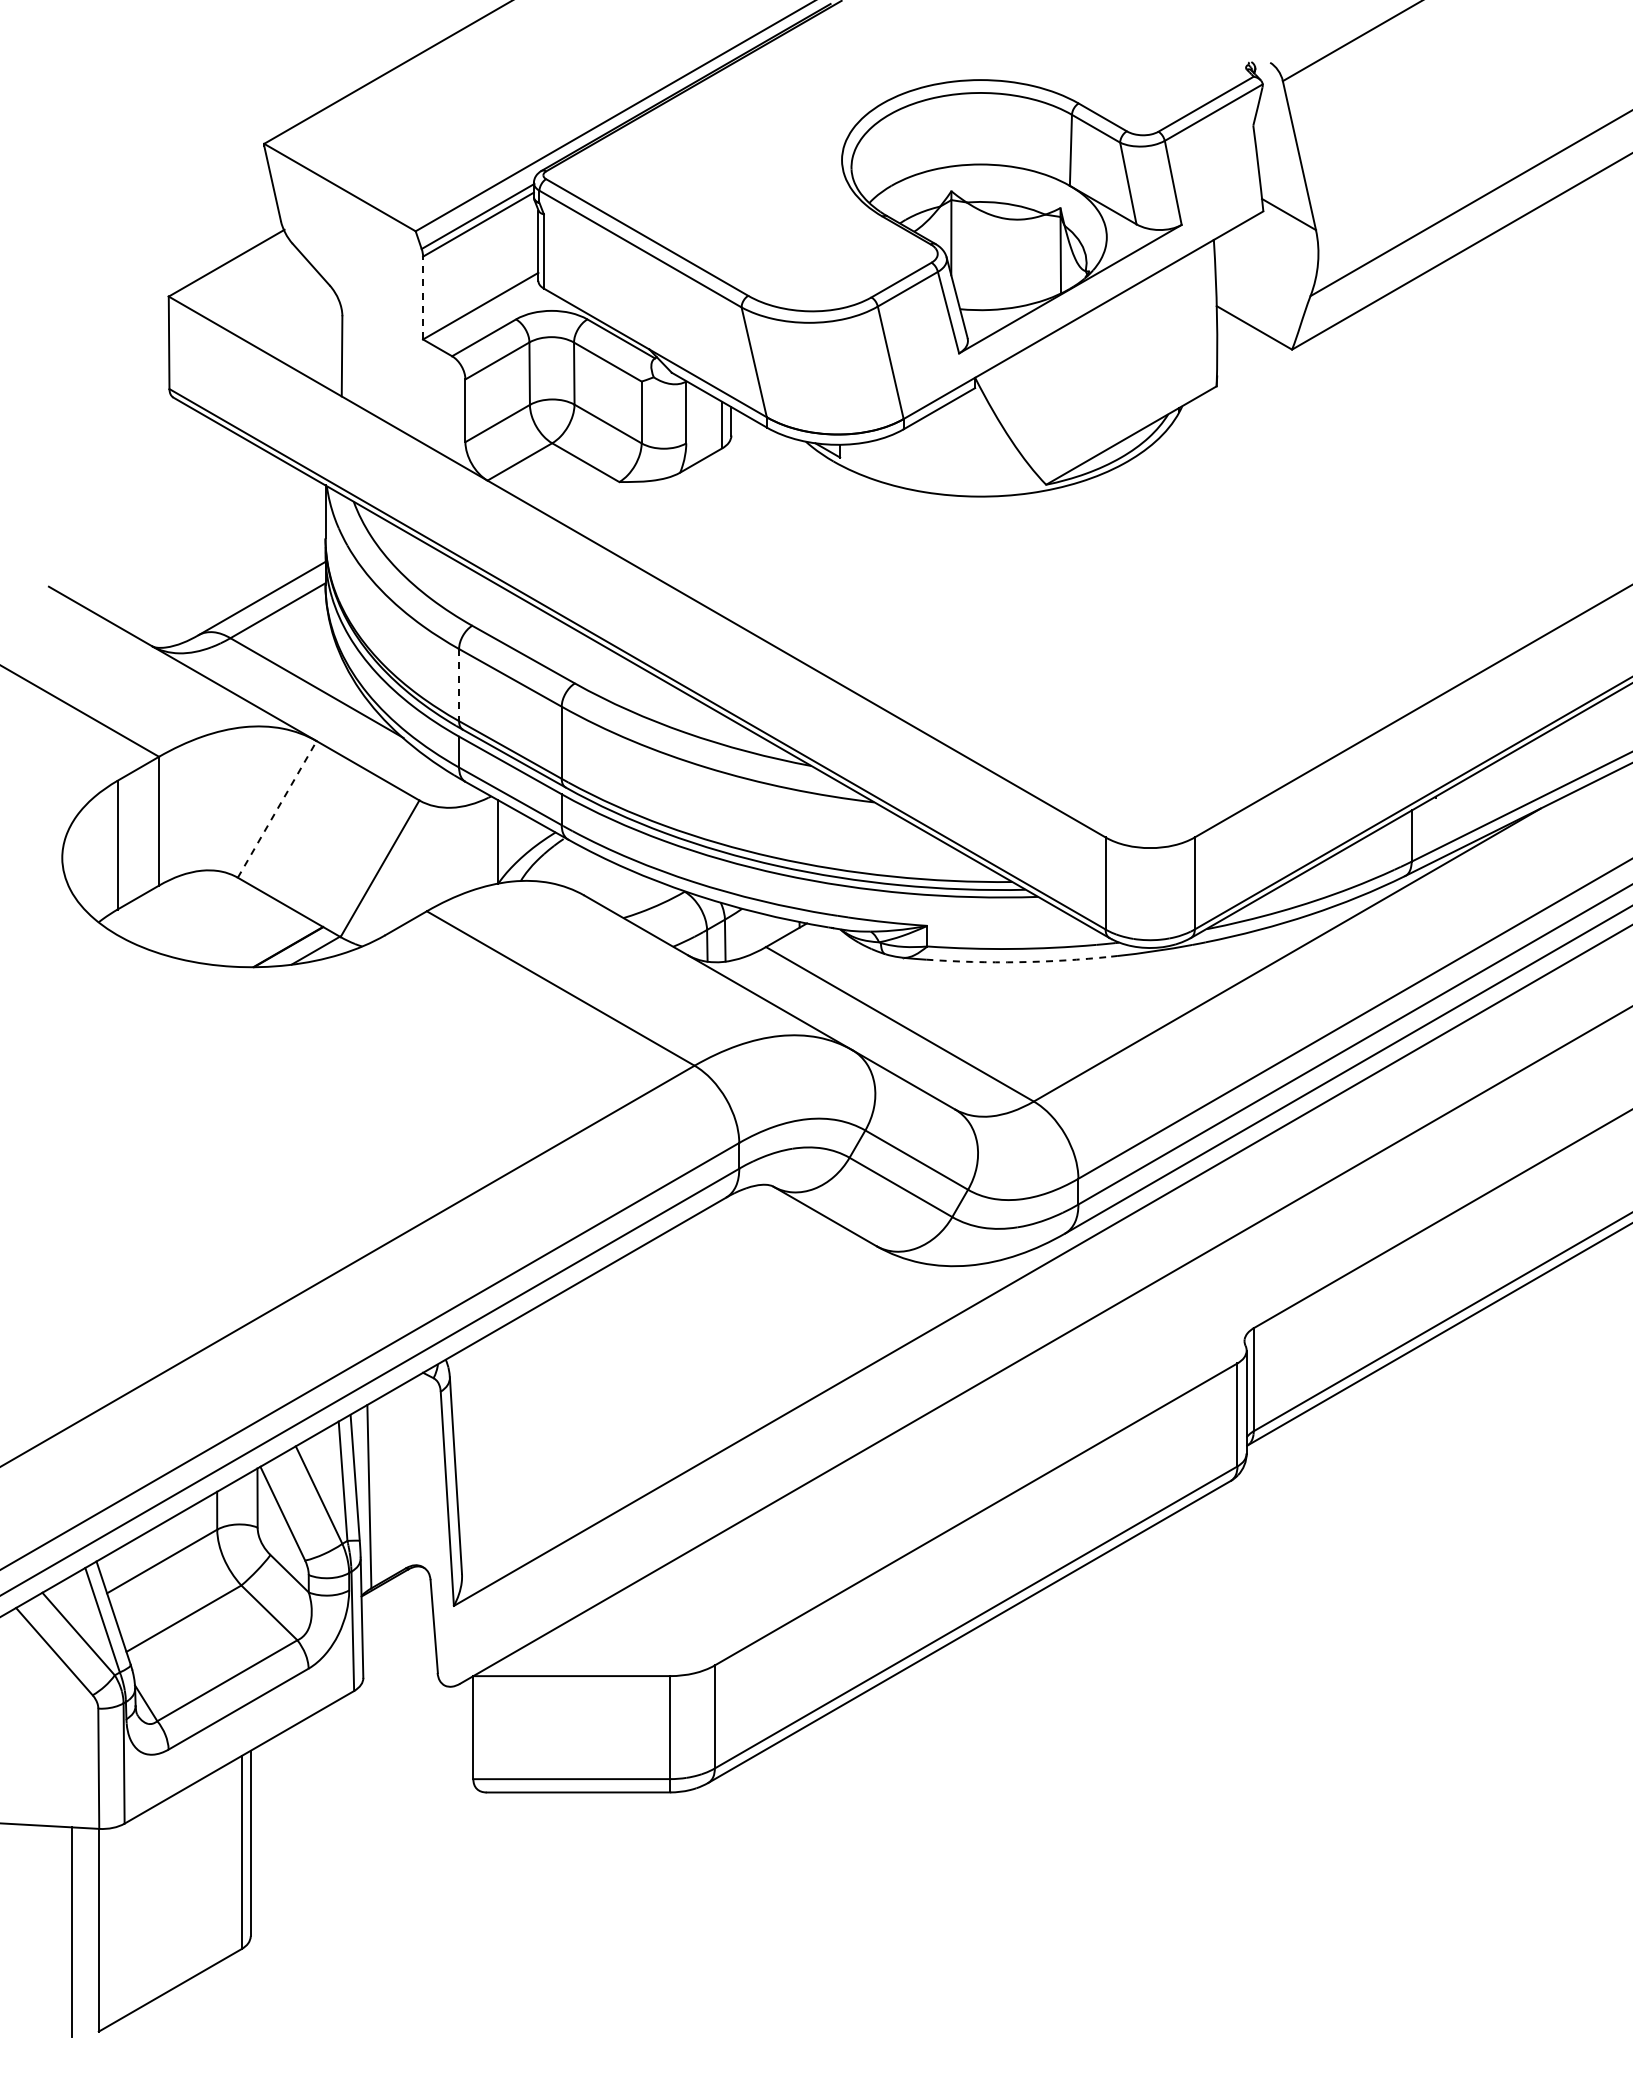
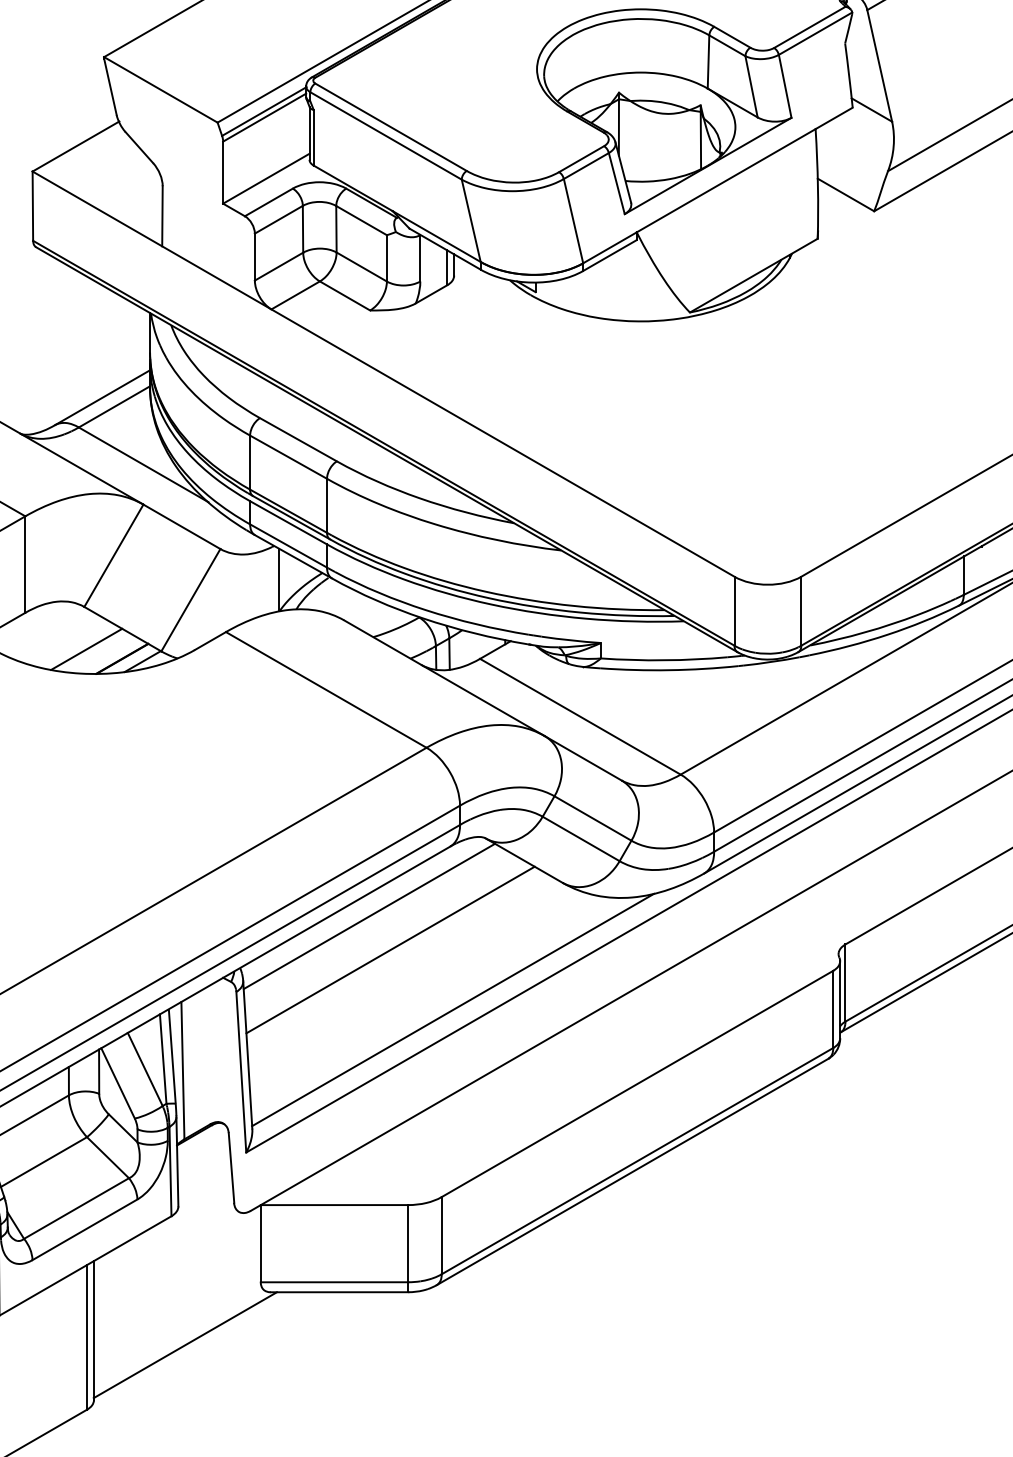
line: (423, 297) -> (223, 172), dashed -> solid
line: (459, 685) -> (250, 462), dashed -> solid
line: (277, 809) -> (114, 555), dashed -> solid
line: (240, 933) -> (86, 648), added
arc: (1018, 962) -> (669, 670), dashed -> solid
line: (618, 1290) -> (369, 916), added
line: (646, 1335) -> (390, 949), added
line: (729, 1415) -> (452, 1009), added
line: (372, 1862) -> (185, 1344), added

